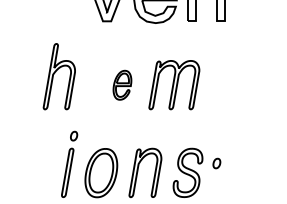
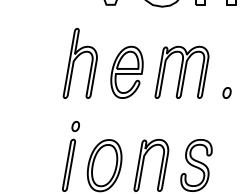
part: (58, 76) -> (79, 63), moved
part: (122, 85) -> (127, 72), size x1.67
part: (216, 163) -> (226, 92), moved

